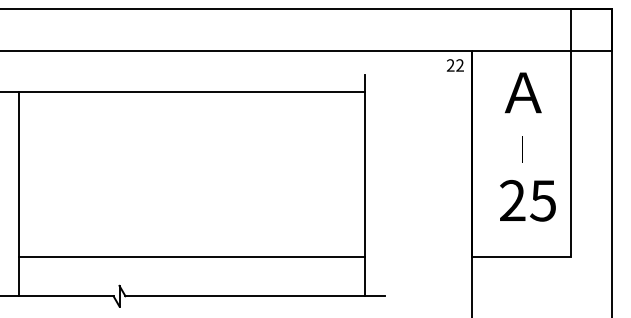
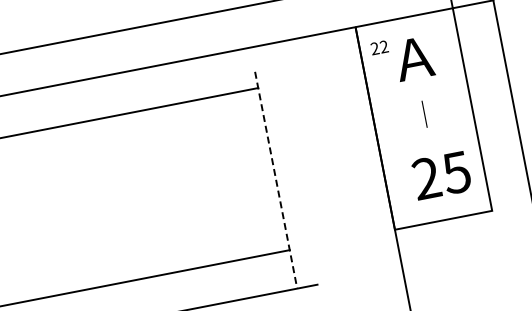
text: (455, 65) -> (379, 47), moved
line: (364, 186) -> (276, 180), solid -> dashed
text: (527, 200) -> (441, 175), moved

